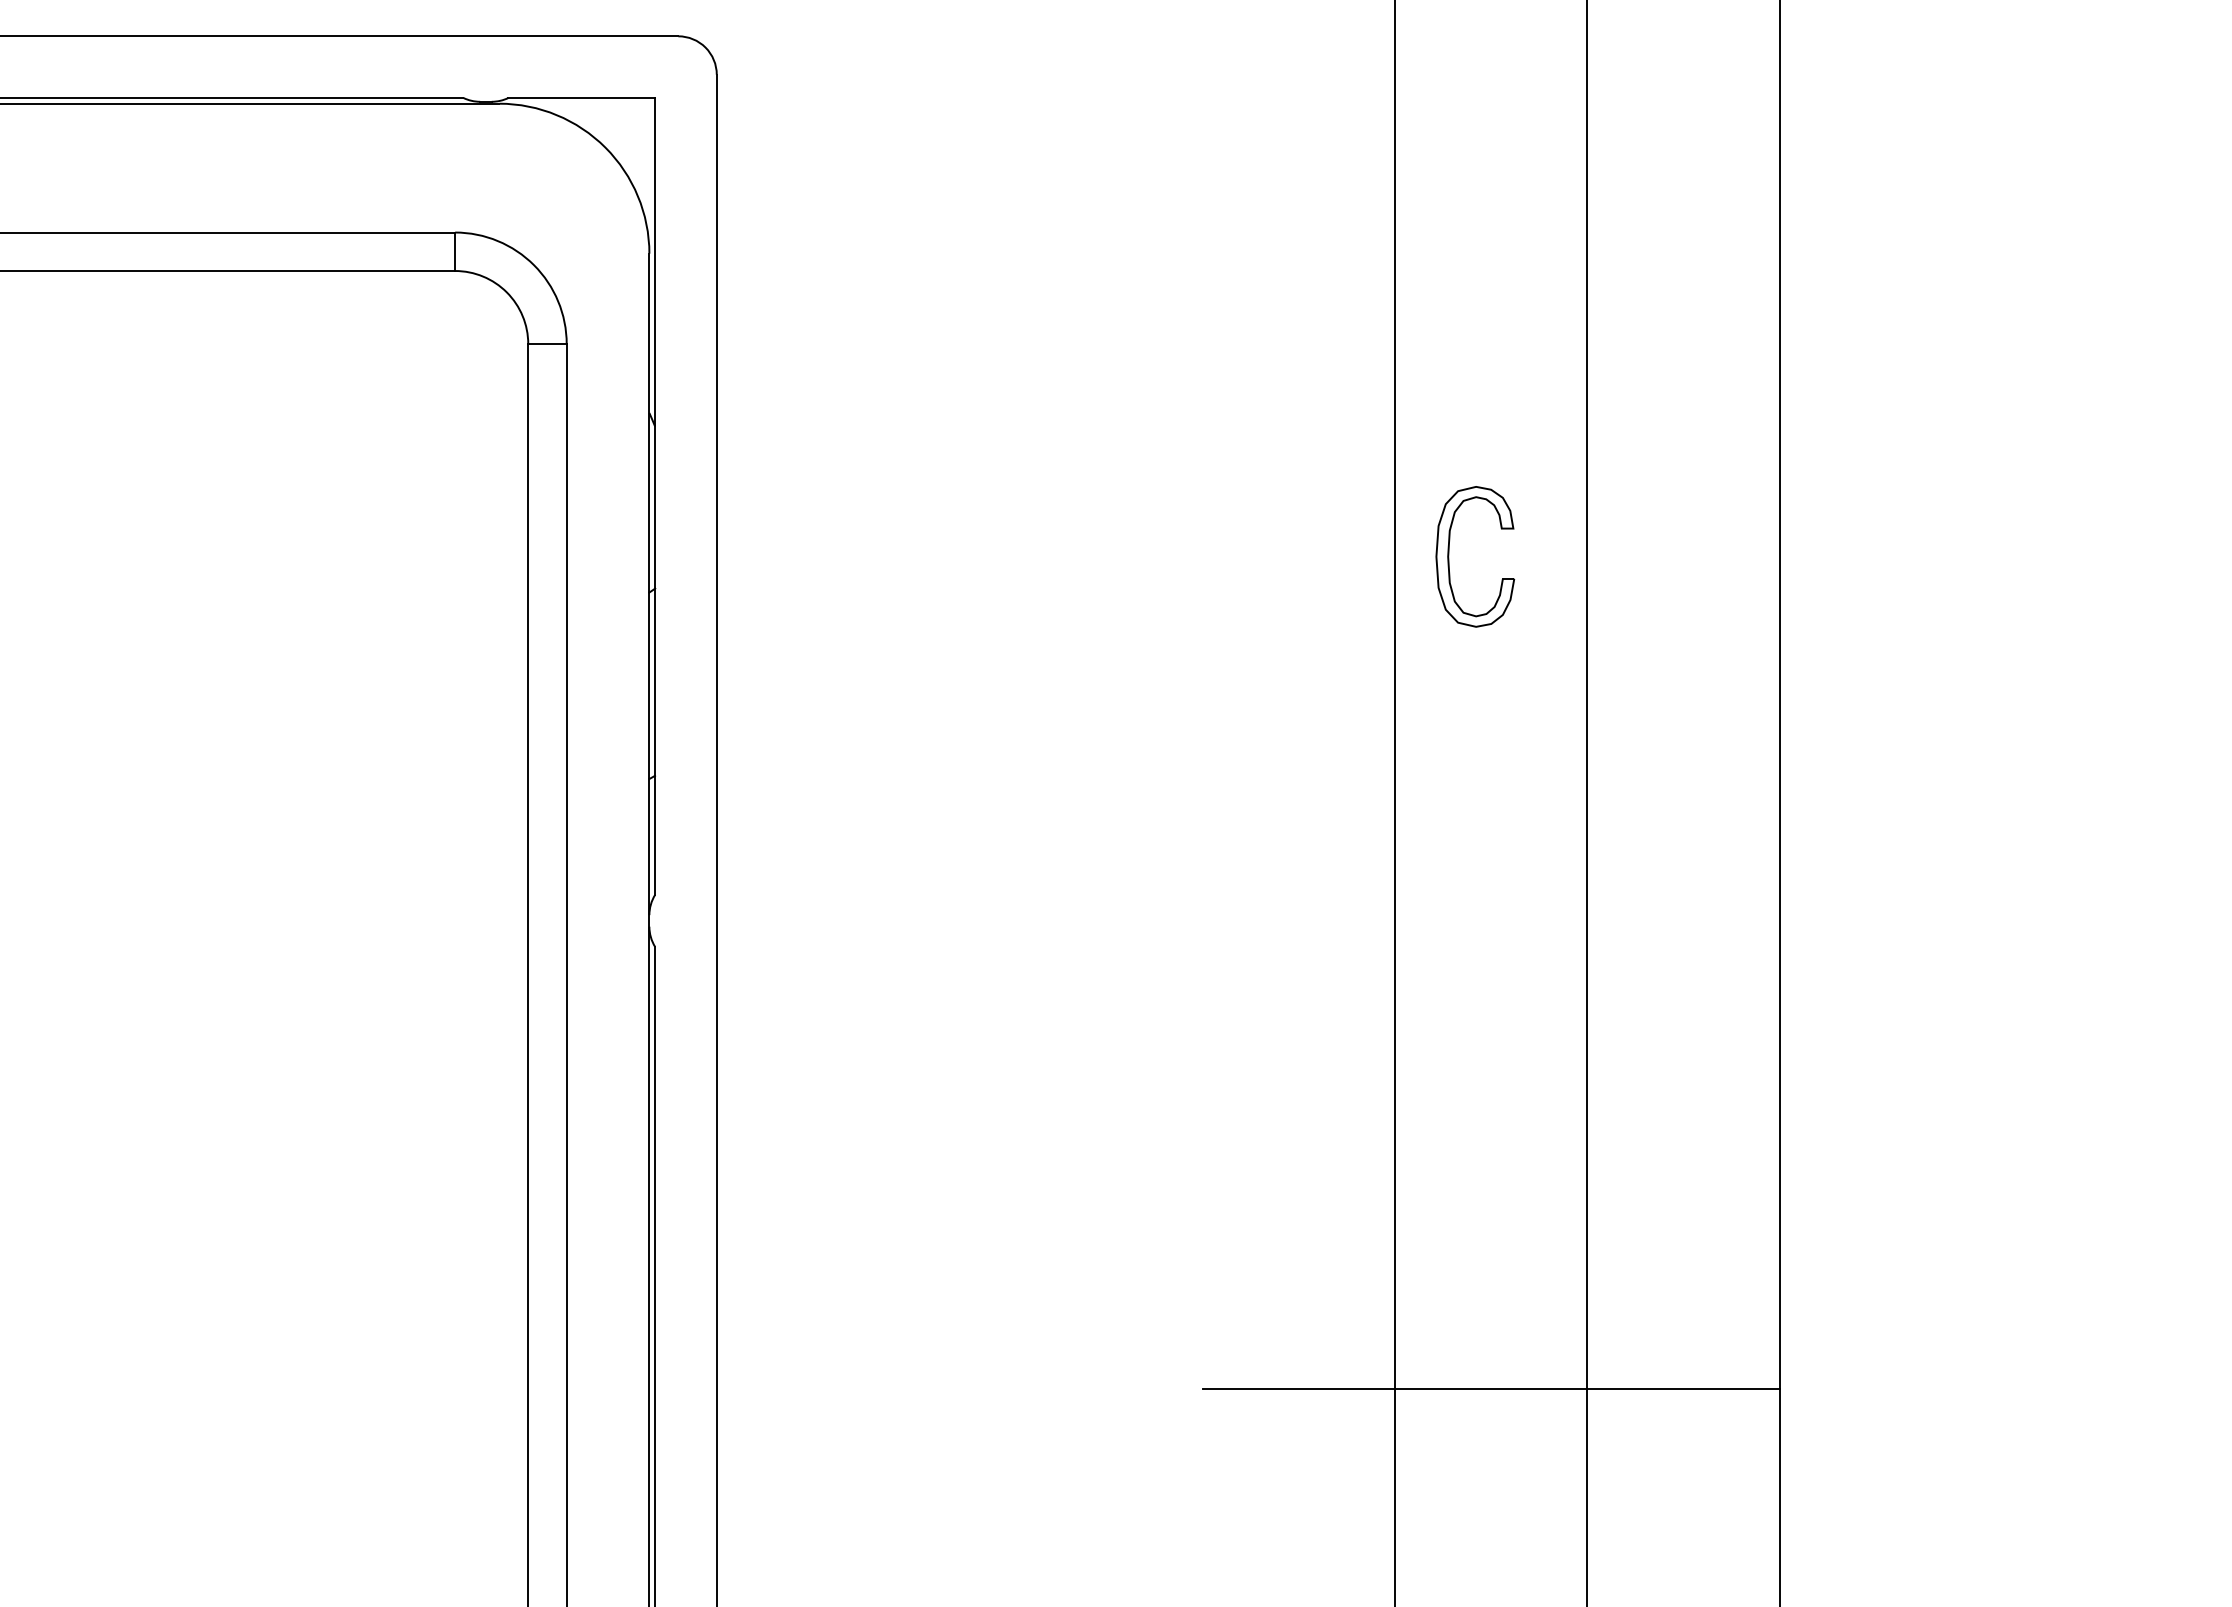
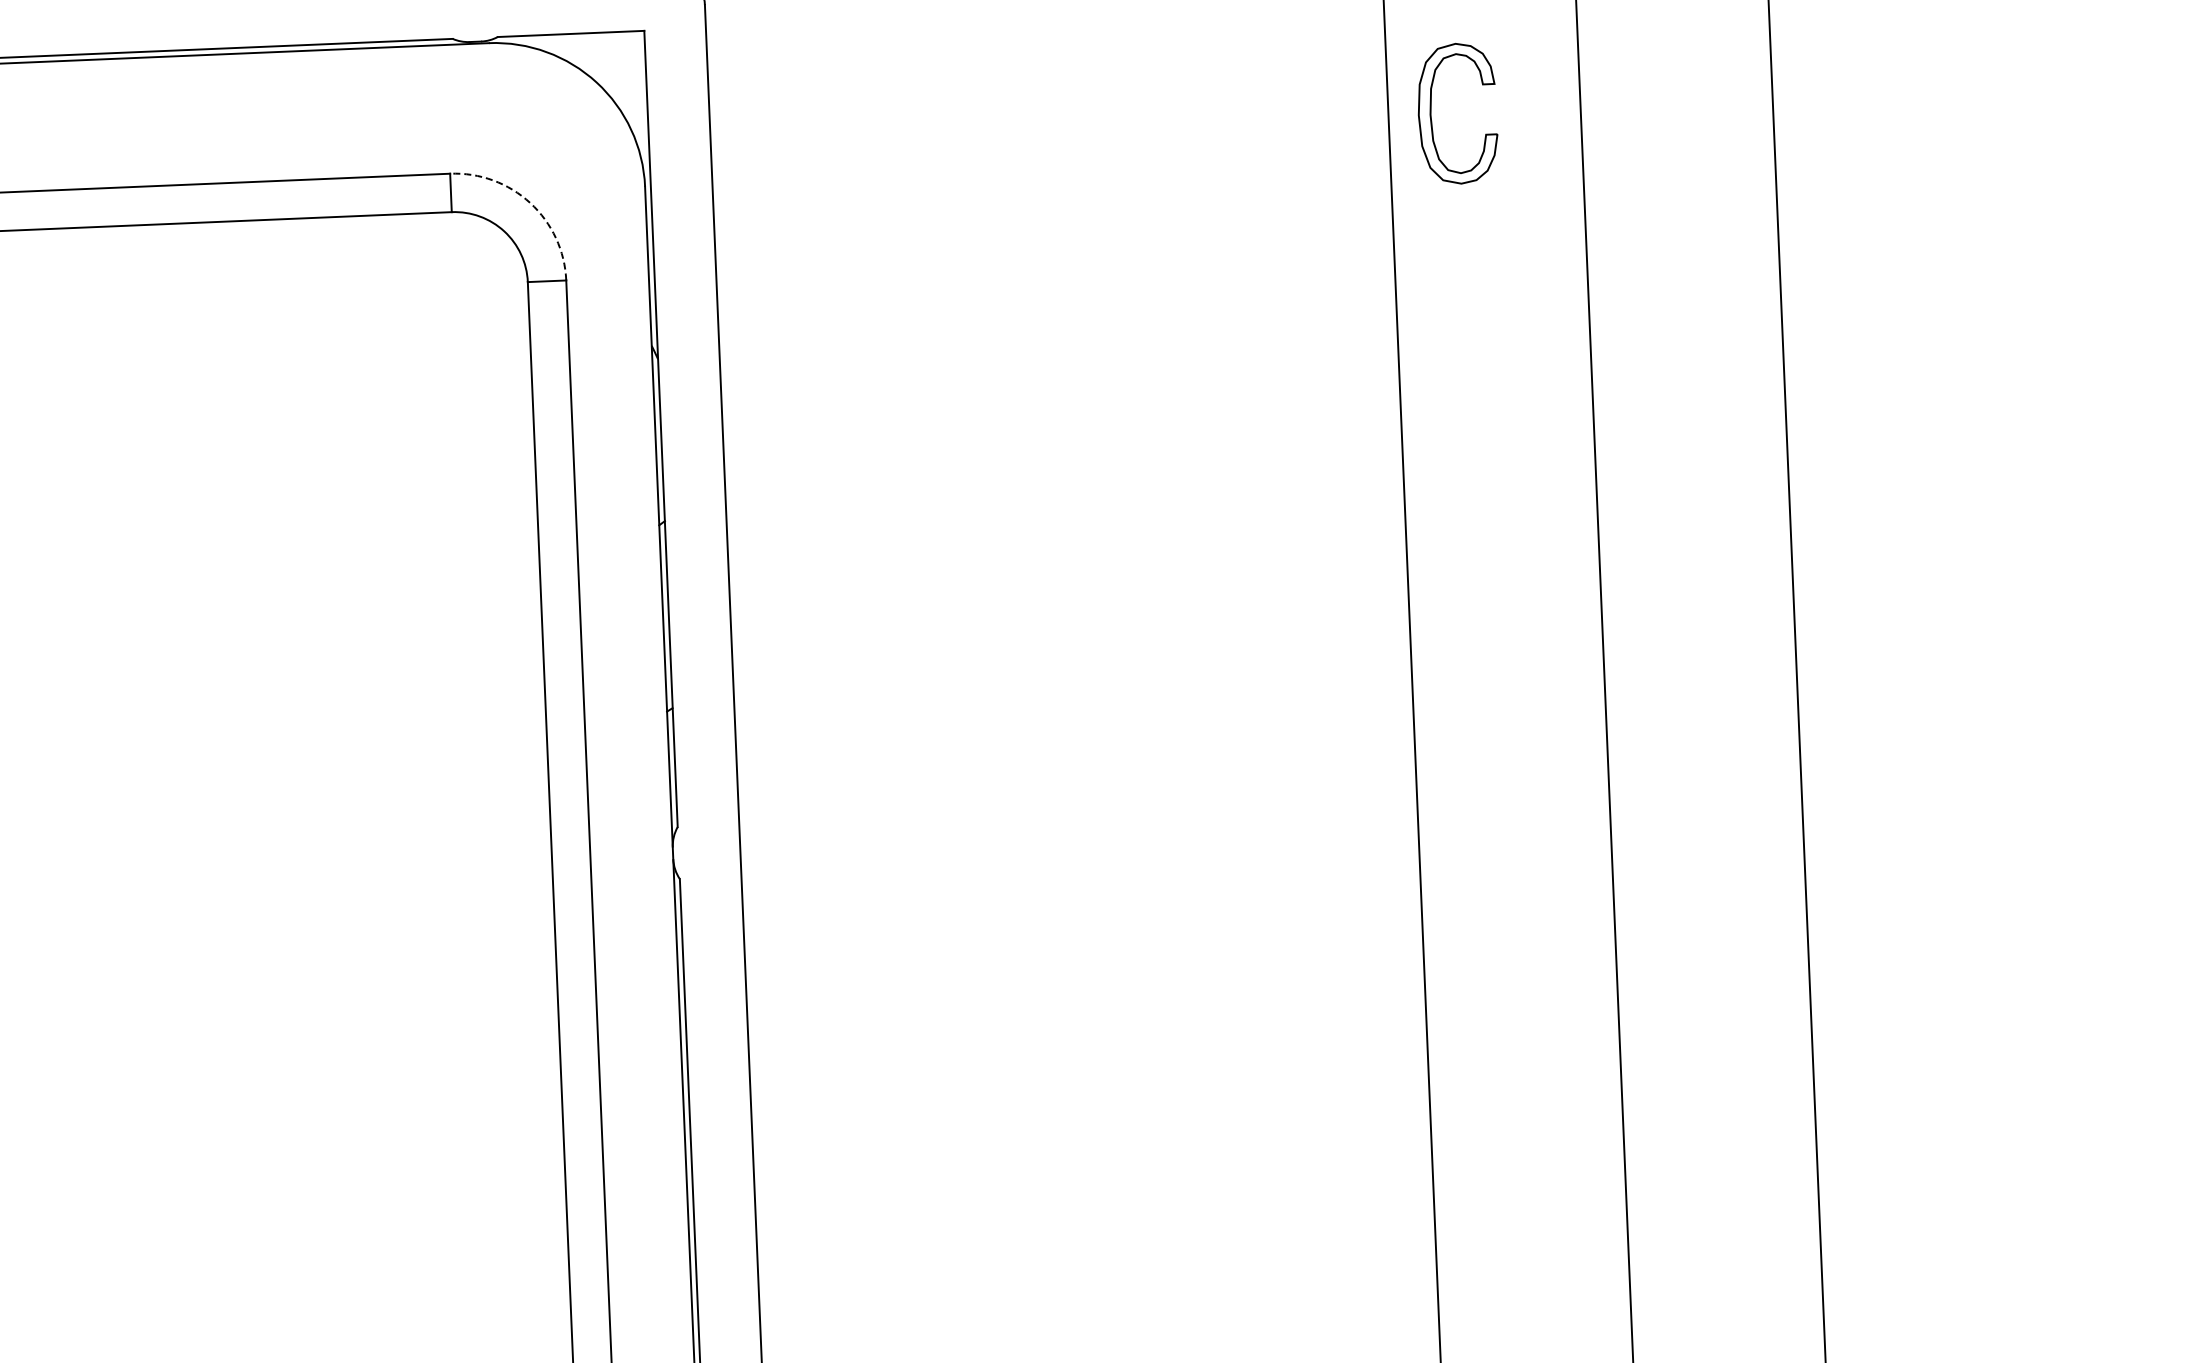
arc: (534, 265) -> (530, 203), solid -> dashed
part: (1449, 556) -> (1431, 114), moved
line: (1490, 1388) -> (1532, 1285), removed

